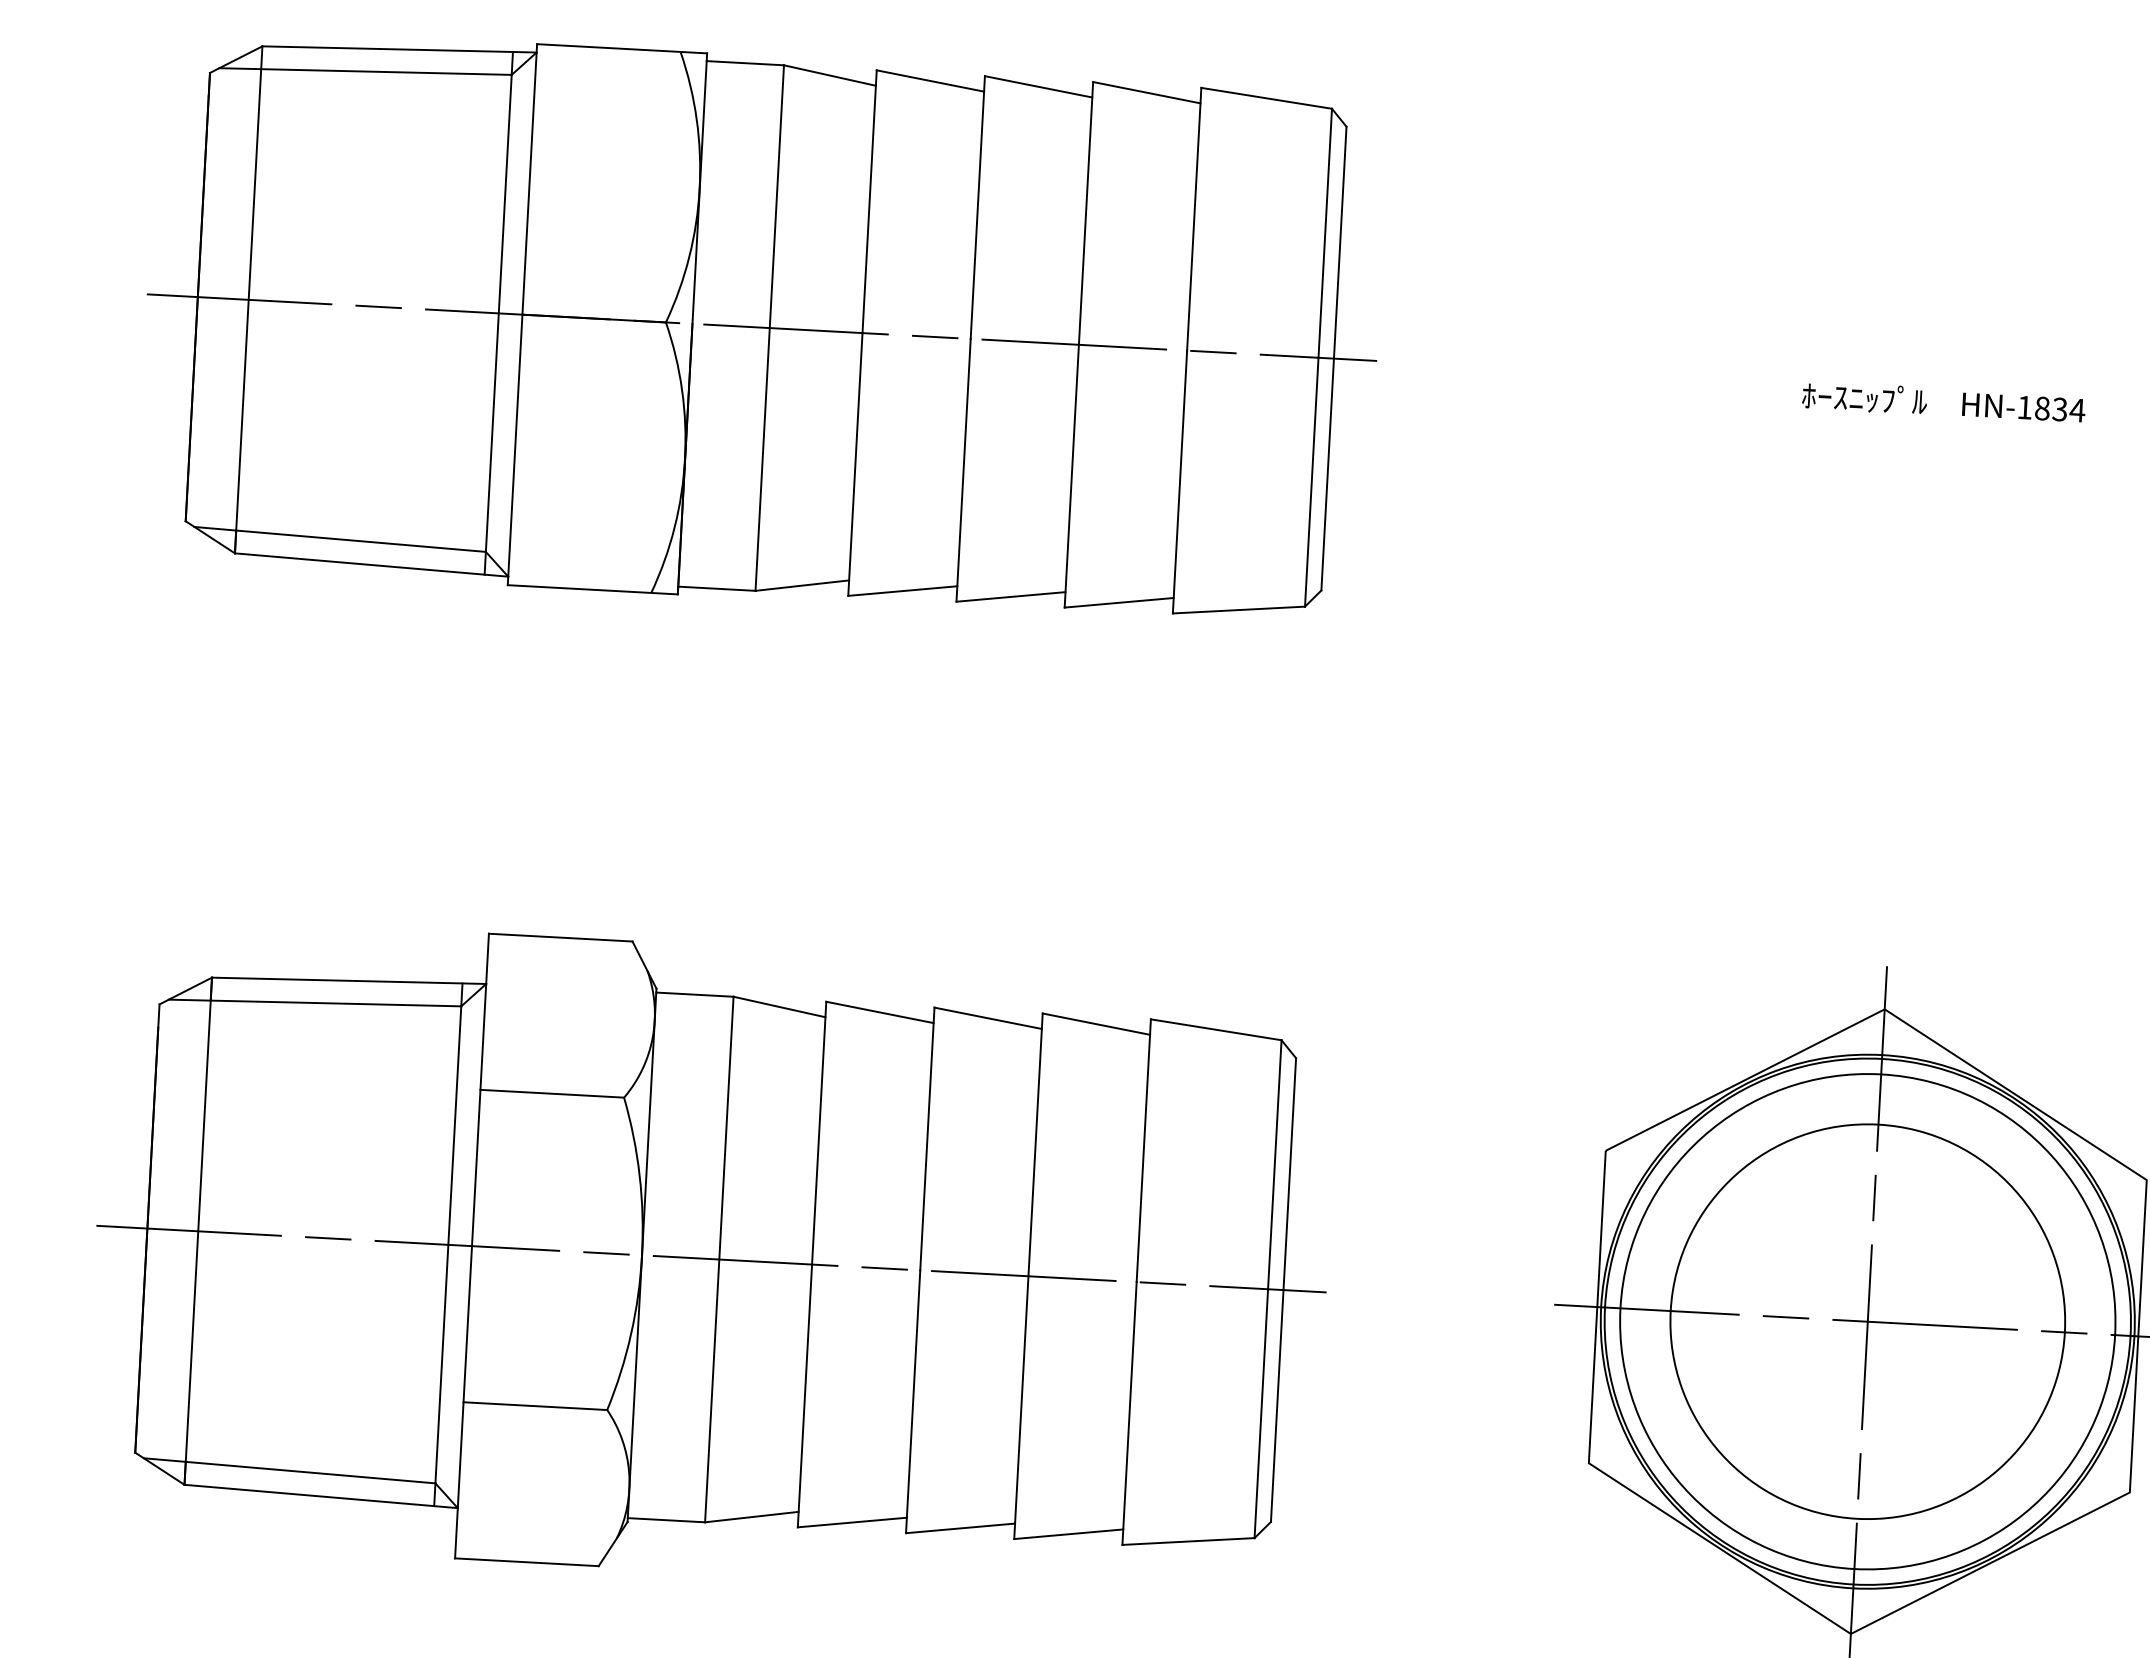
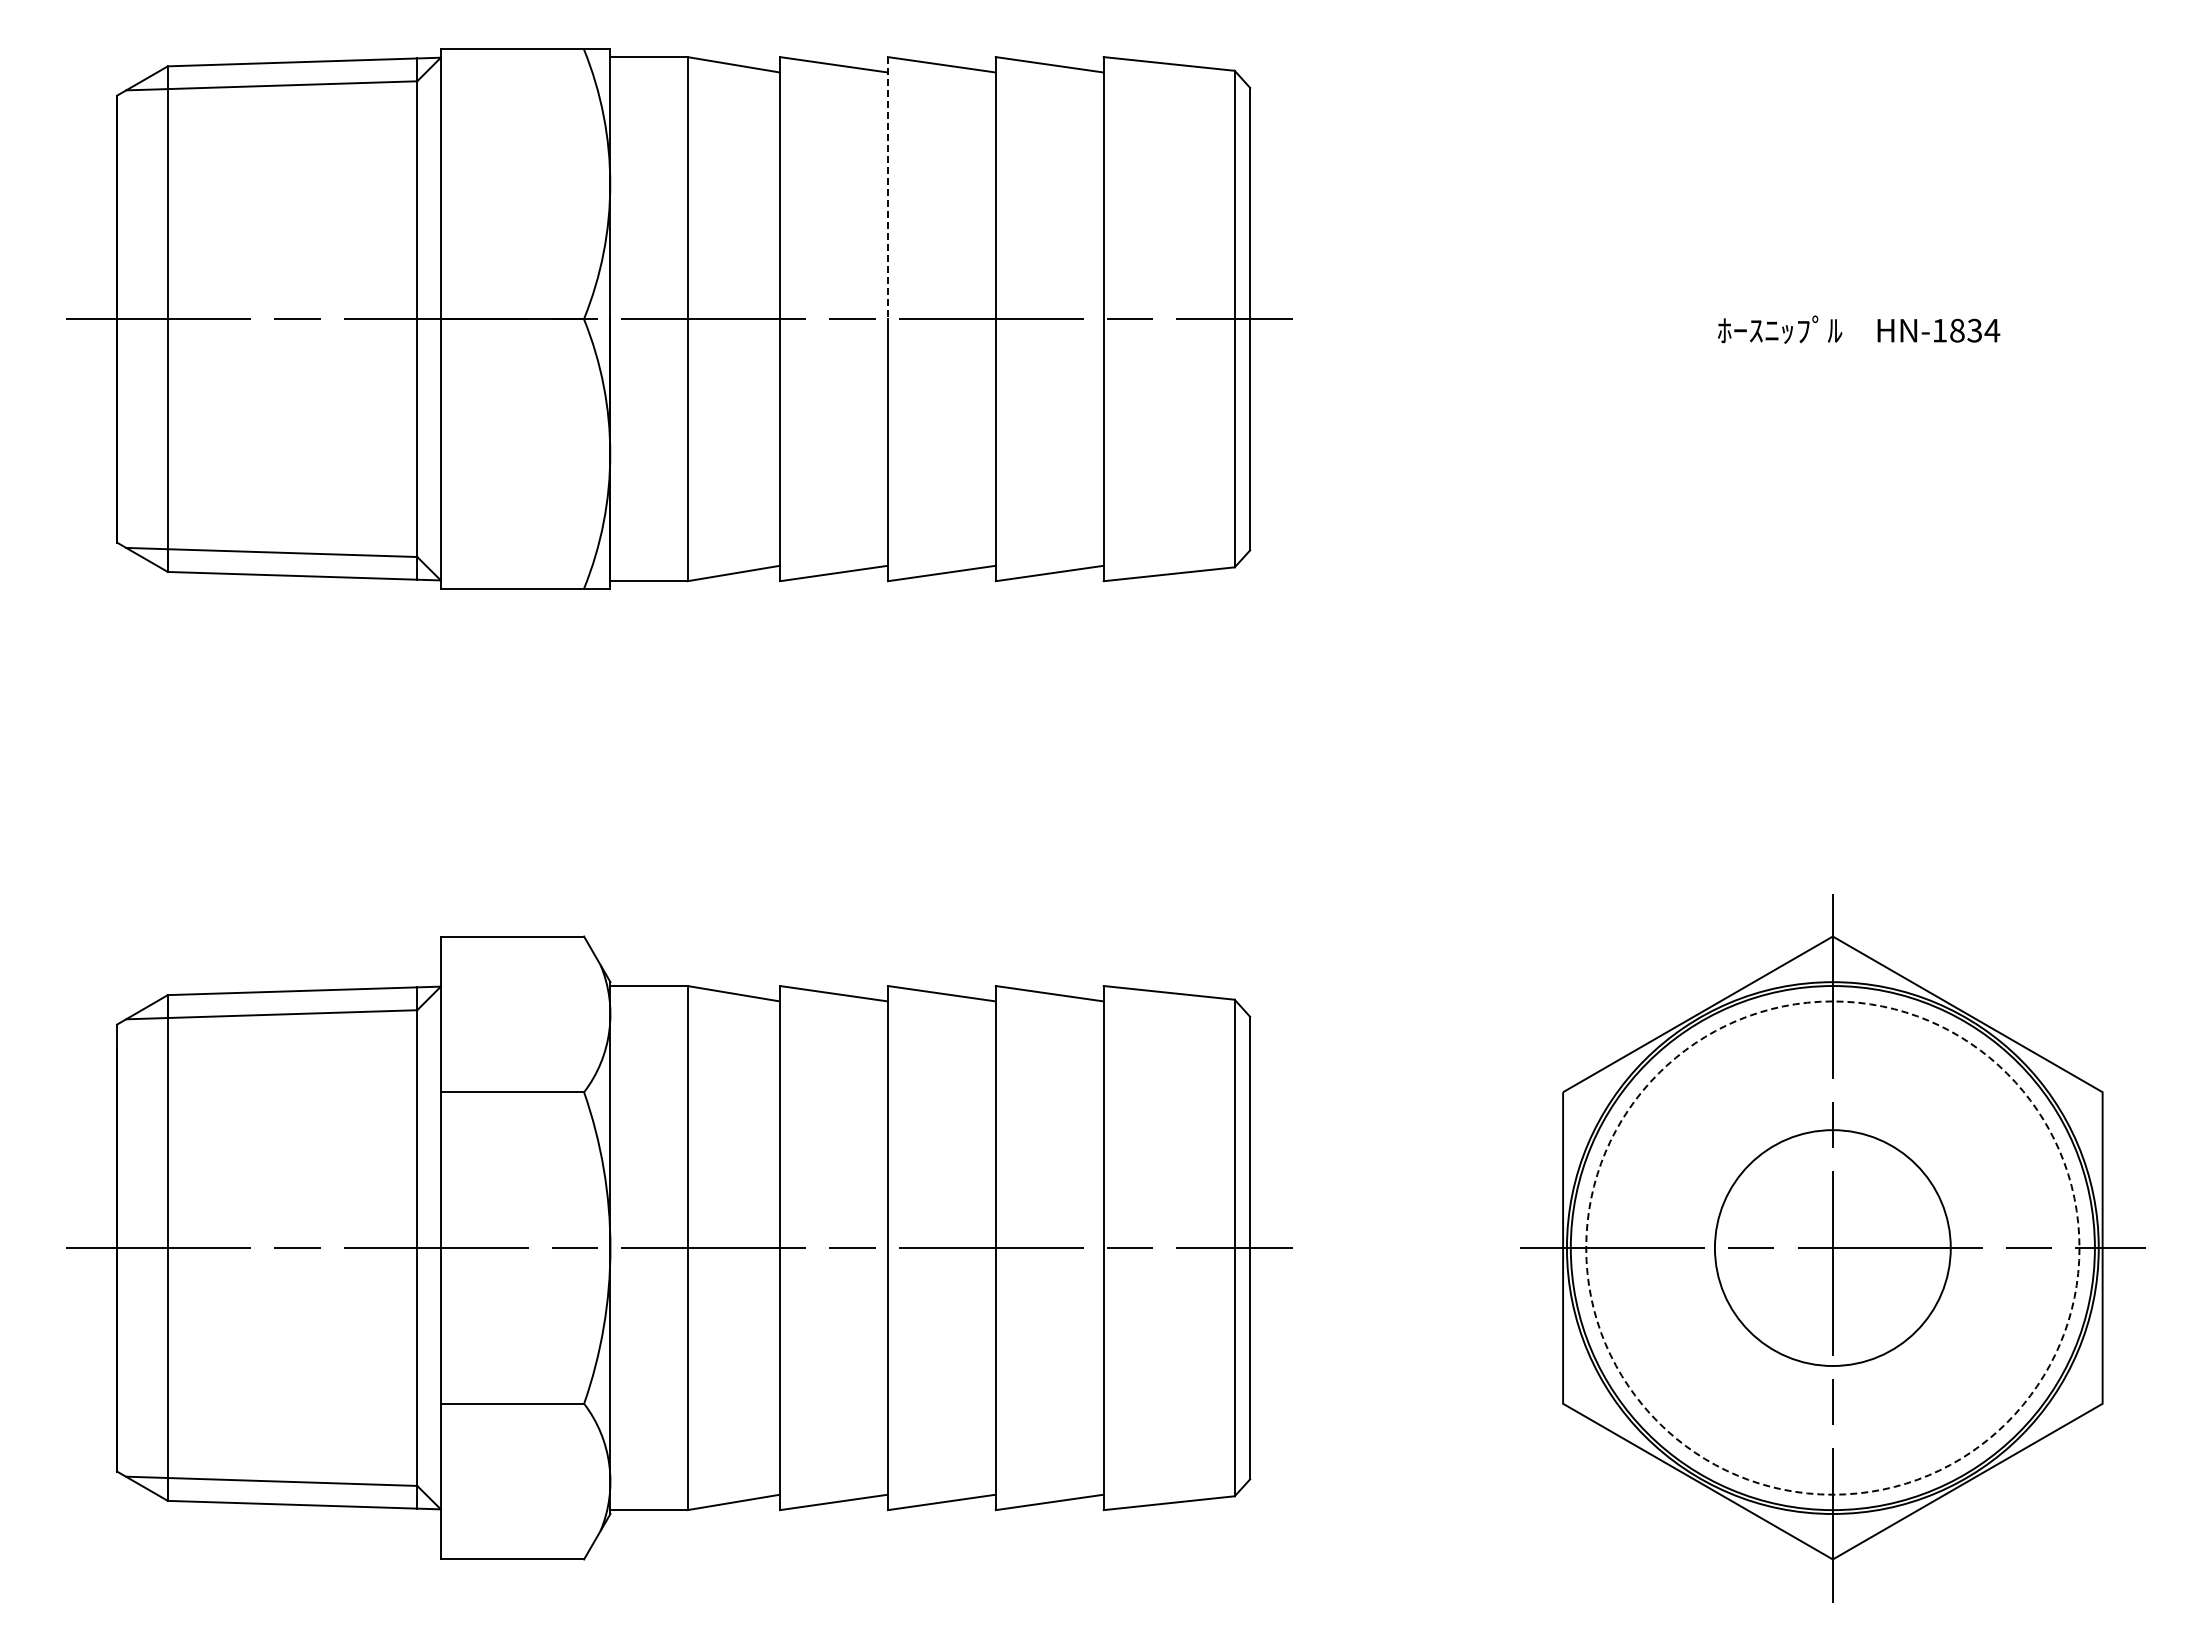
line: (977, 207) -> (887, 188), solid -> dashed
circle: (1867, 1321) -> (1832, 1247), size x0.6
circle: (1867, 1321) -> (1832, 1247), solid -> dashed

